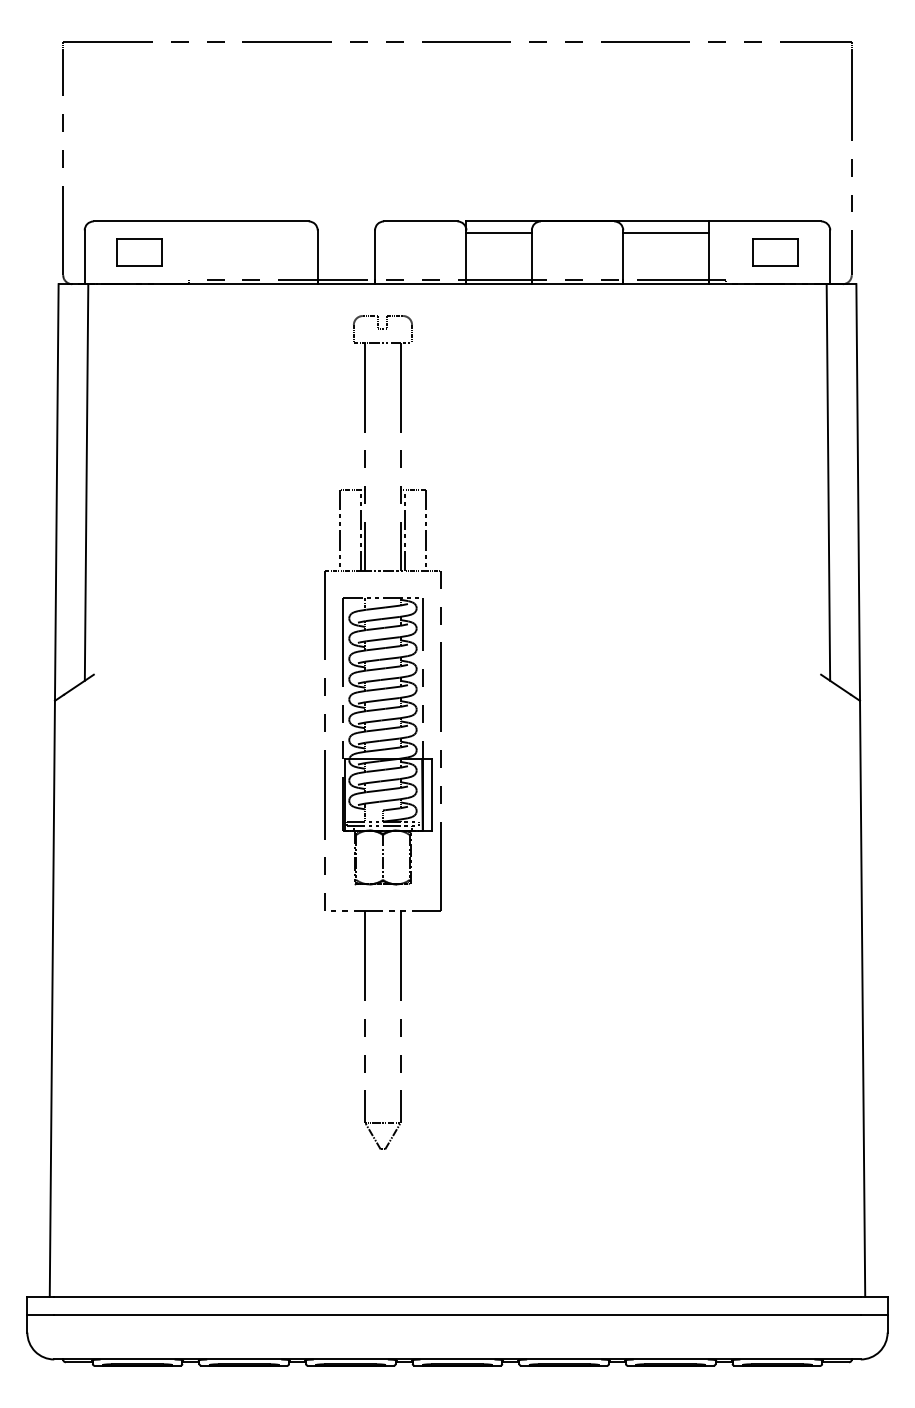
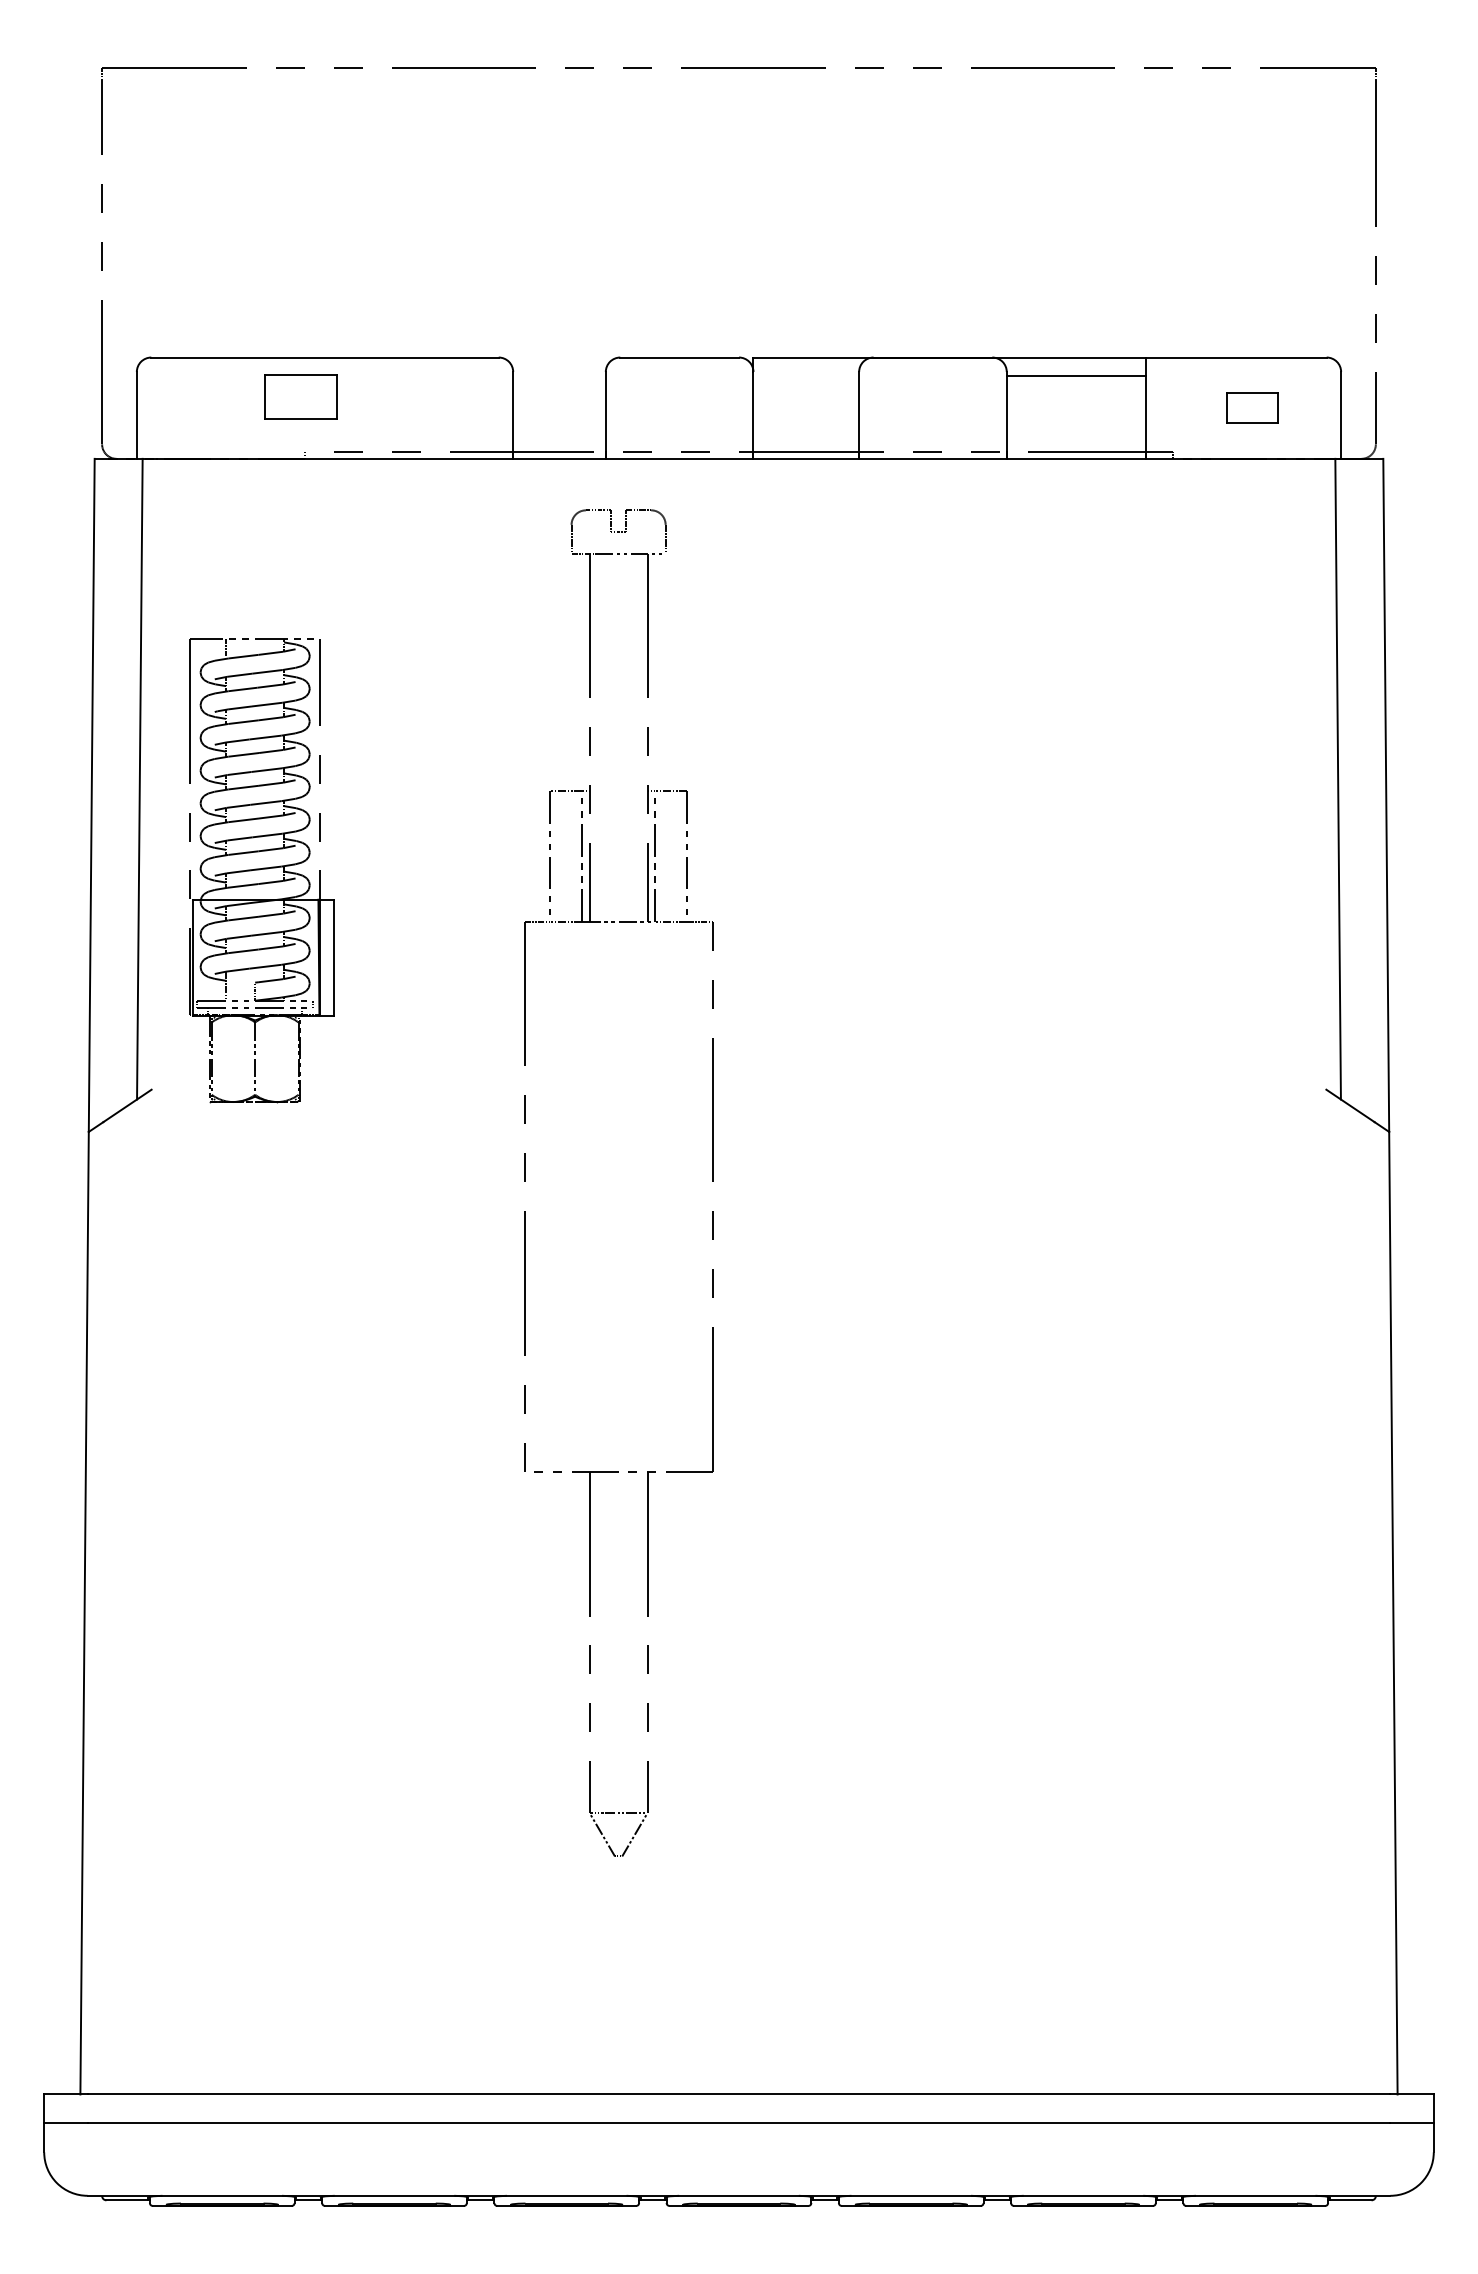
line: (498, 233) -> (805, 377), removed
part: (139, 252) -> (301, 396), moved
part: (775, 252) -> (1252, 407), size x0.7
part: (387, 741) -> (262, 871), moved

